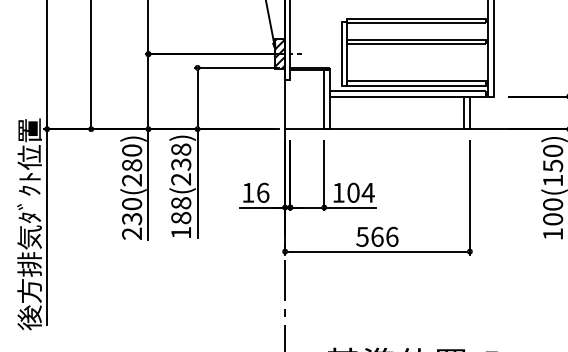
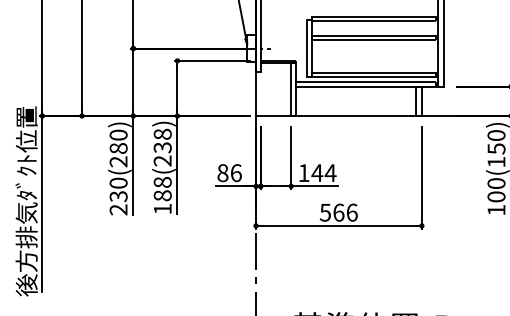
hatch: (280, 53) -> (251, 48), removed
text: (248, 192) -> (223, 172), 16 -> 86
text: (353, 192) -> (317, 172), 104 -> 144

